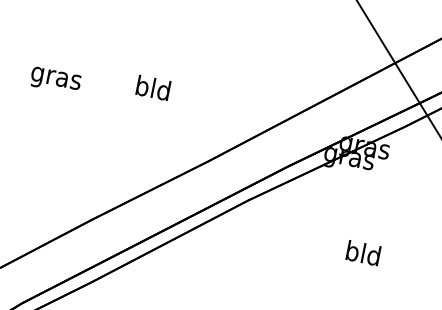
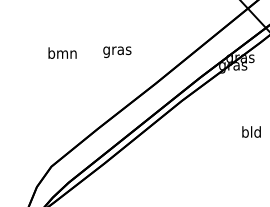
text: (56, 77) -> (62, 54), gras -> bmn
text: (153, 90) -> (117, 50), bld -> gras
text: (363, 252) -> (251, 131), moved

